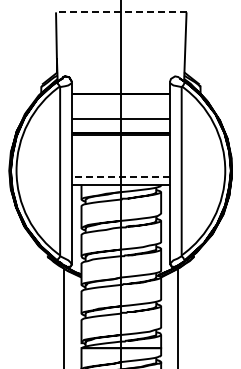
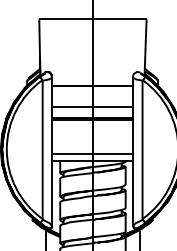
line: (120, 12) -> (92, 19), dashed -> solid
line: (120, 176) -> (92, 154), dashed -> solid

